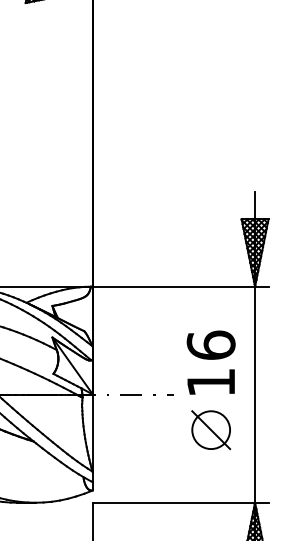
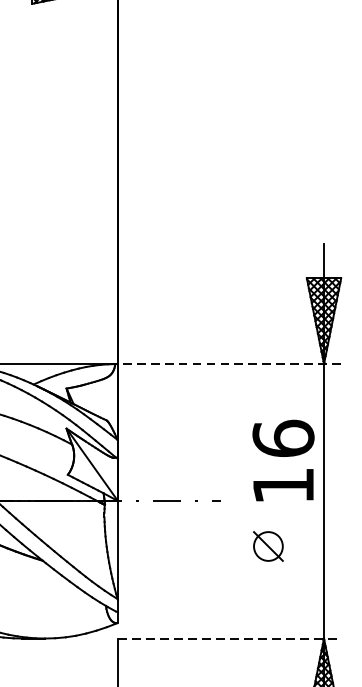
line: (180, 286) -> (229, 363), solid -> dashed
text: (210, 362) -> (282, 460), moved
part: (211, 430) -> (268, 546), size x0.6
line: (180, 502) -> (229, 638), solid -> dashed

